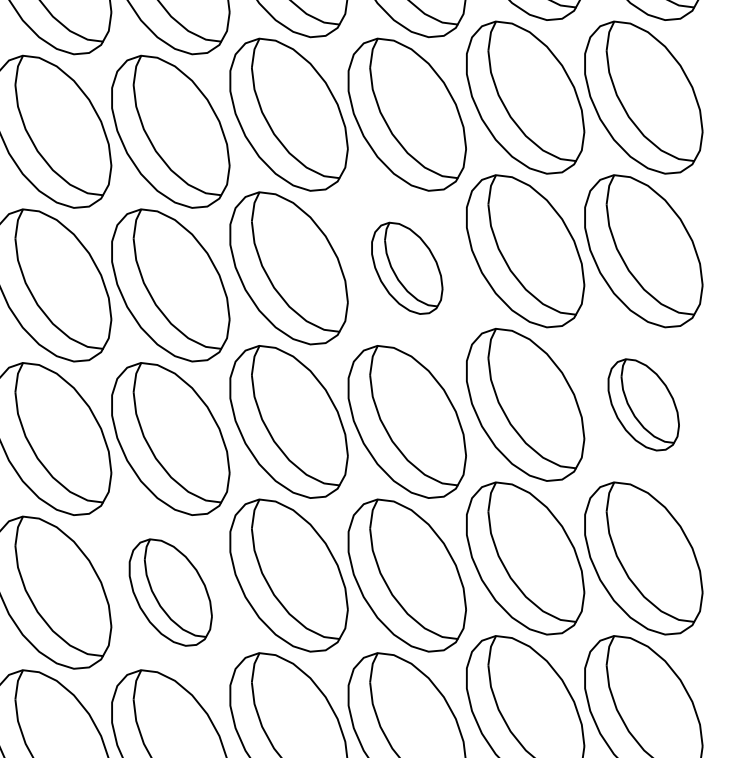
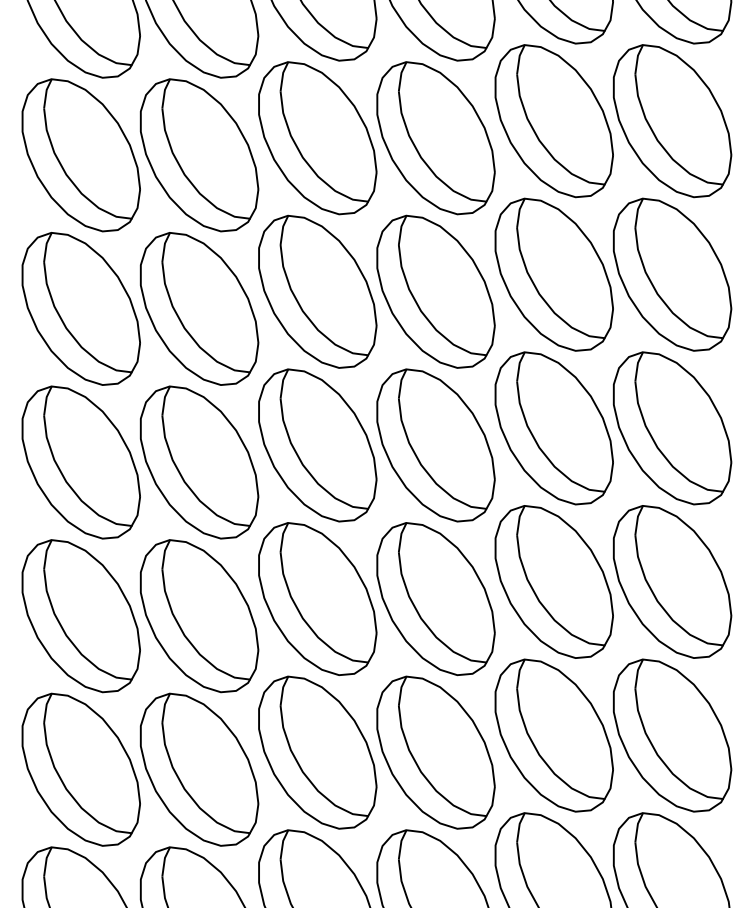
part: (406, 268) -> (435, 445), size x1.67
part: (643, 404) -> (672, 581), size x1.67
part: (170, 592) -> (199, 769), size x1.43

